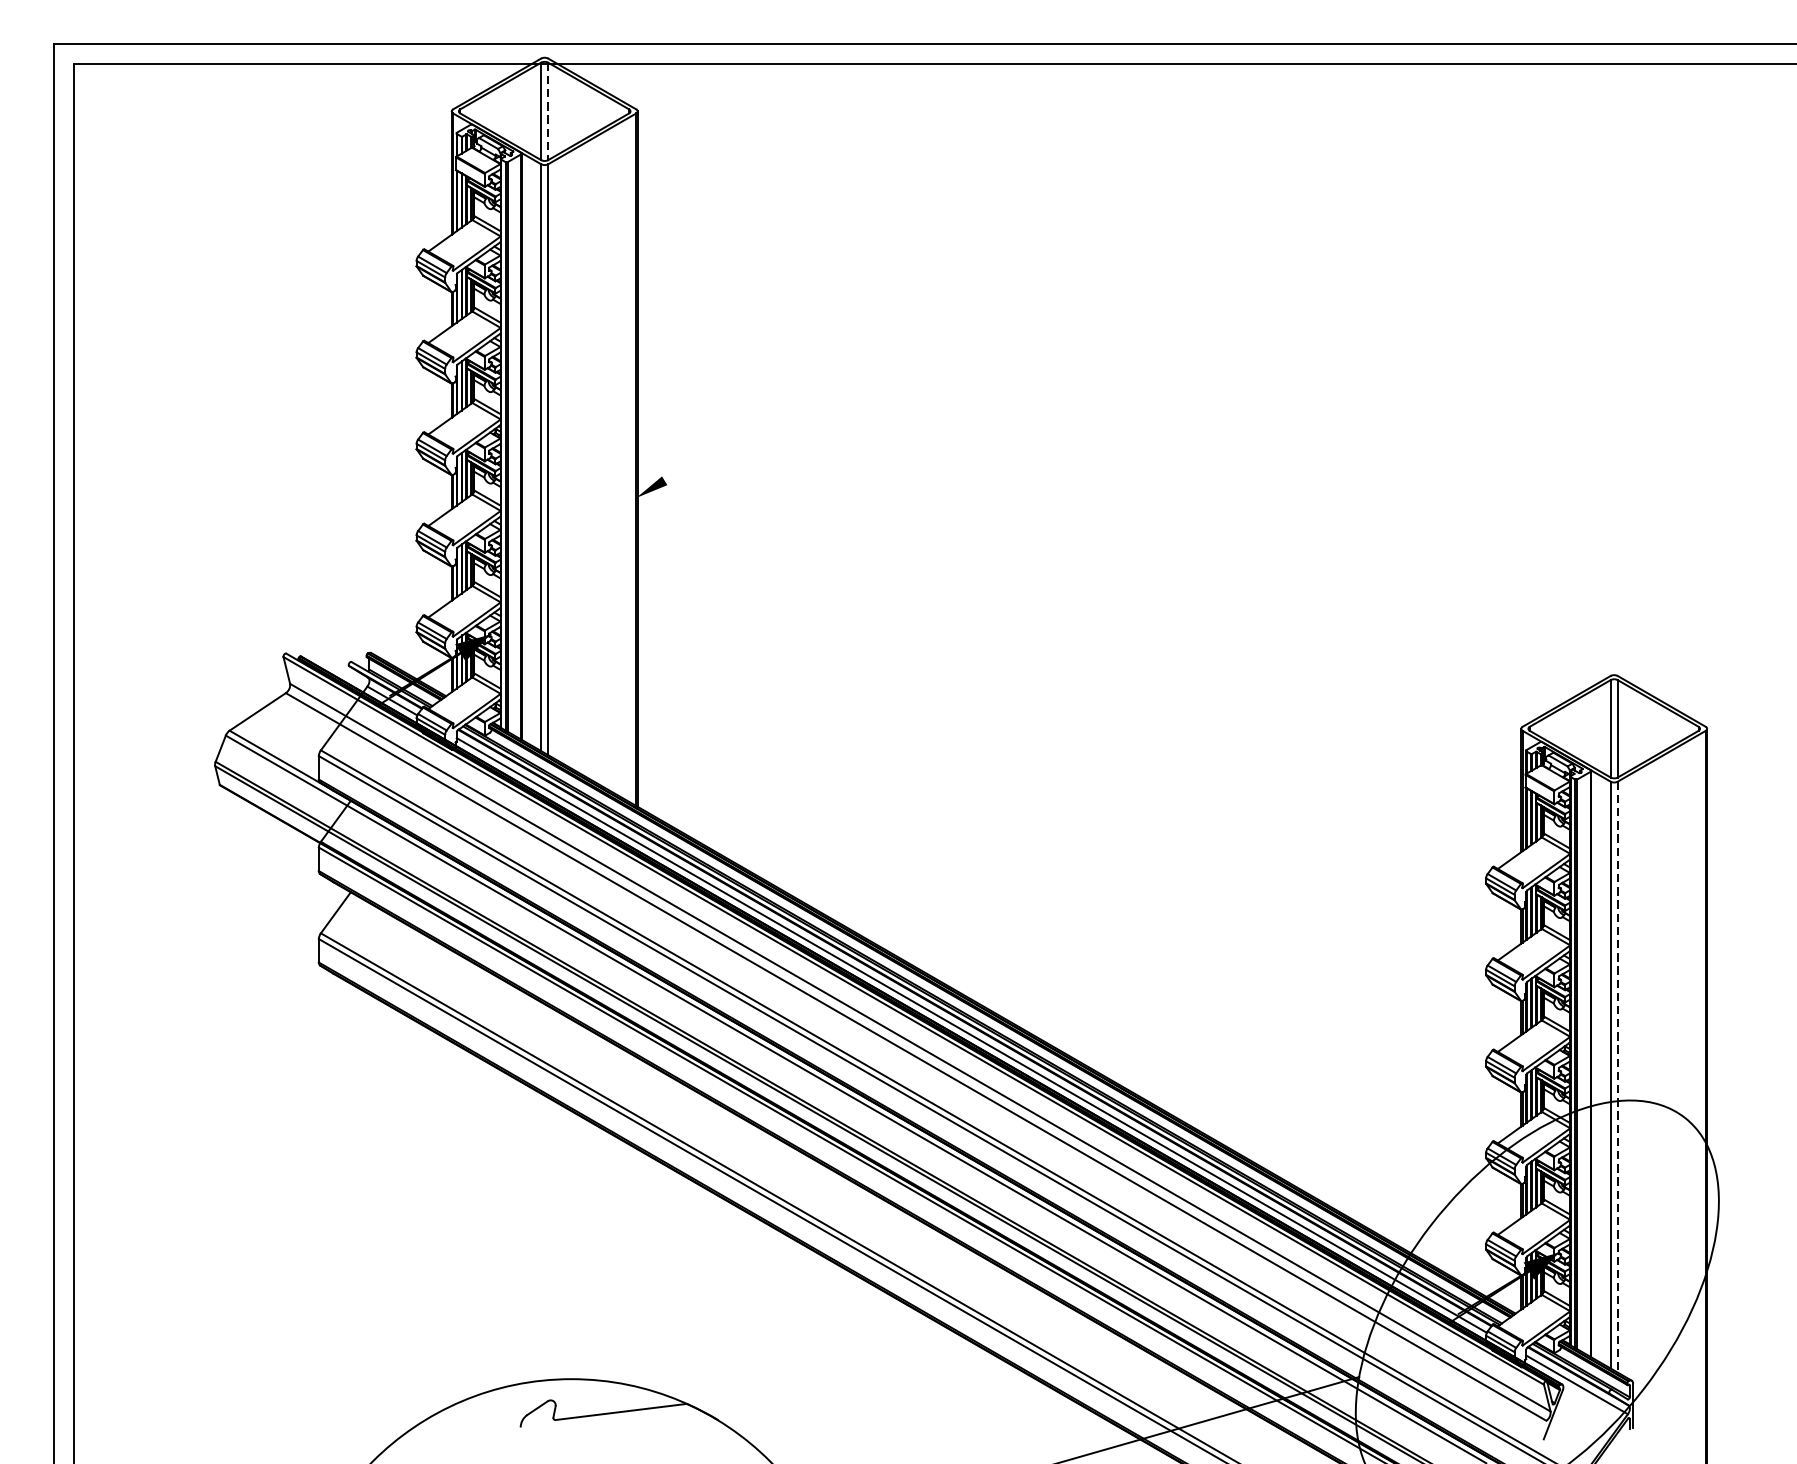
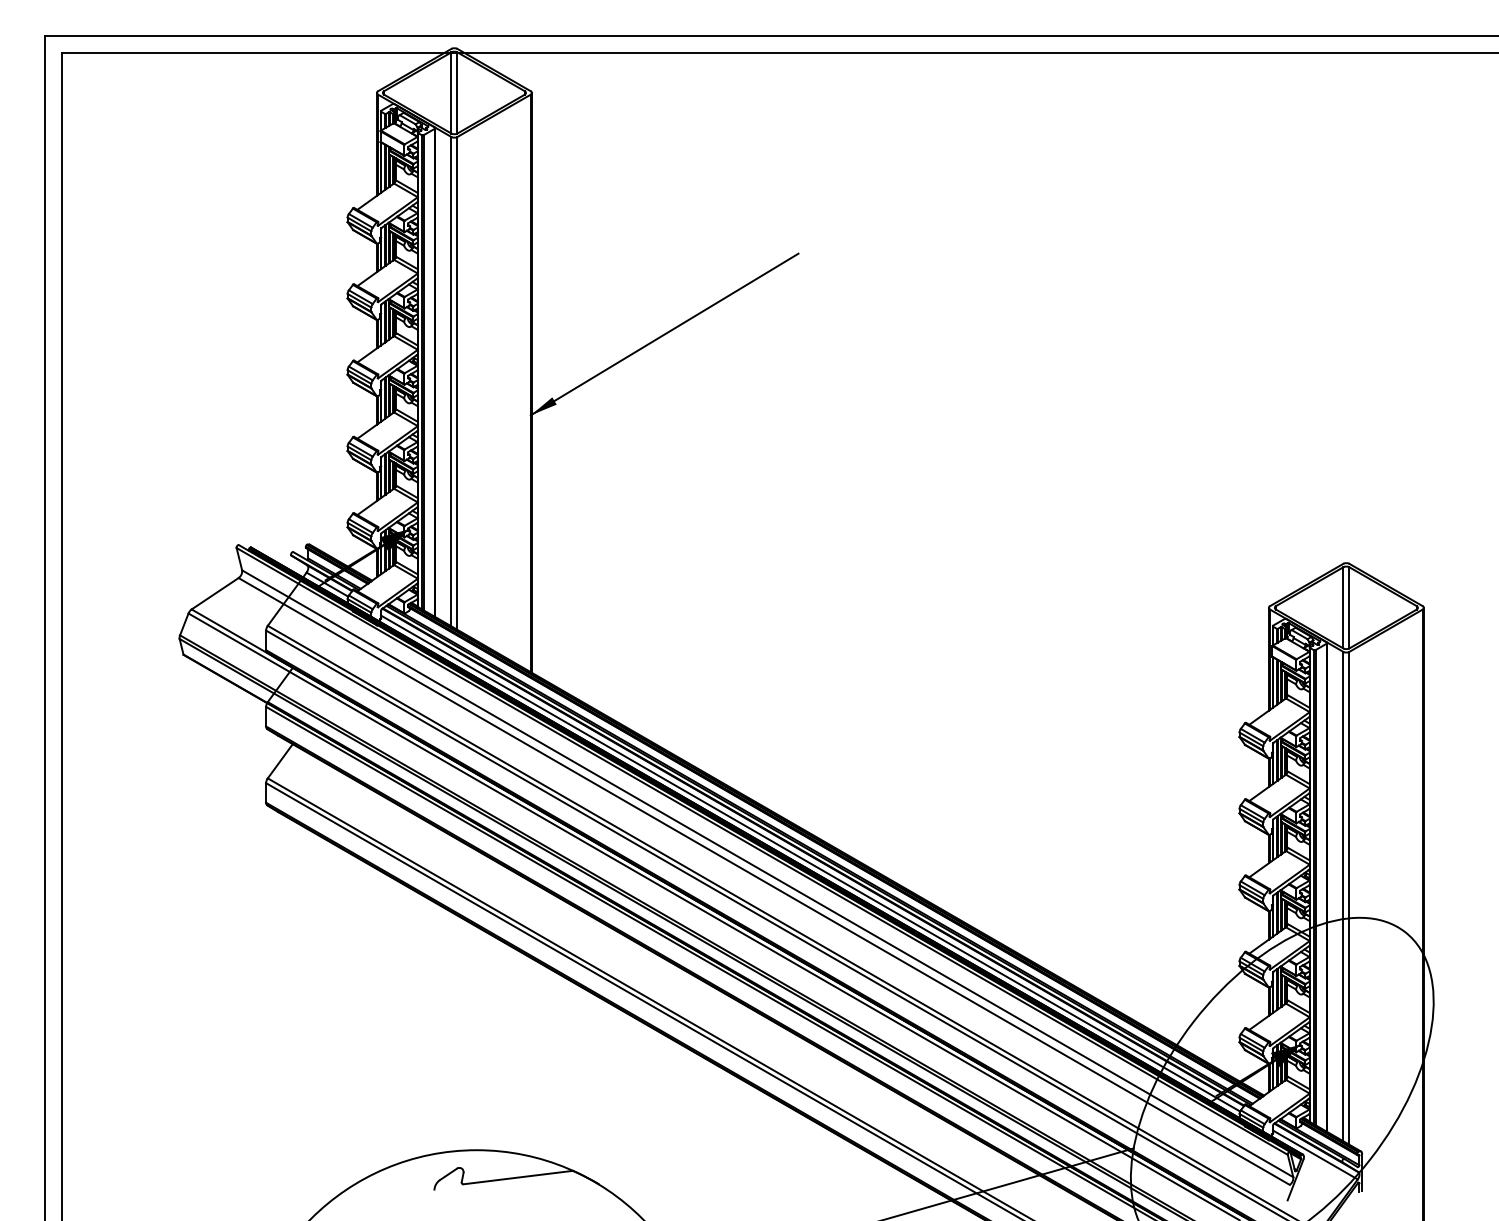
line: (548, 110) -> (457, 92), dashed -> solid
line: (796, 401) -> (664, 334), added
line: (1617, 1077) -> (1349, 898), dashed -> solid

